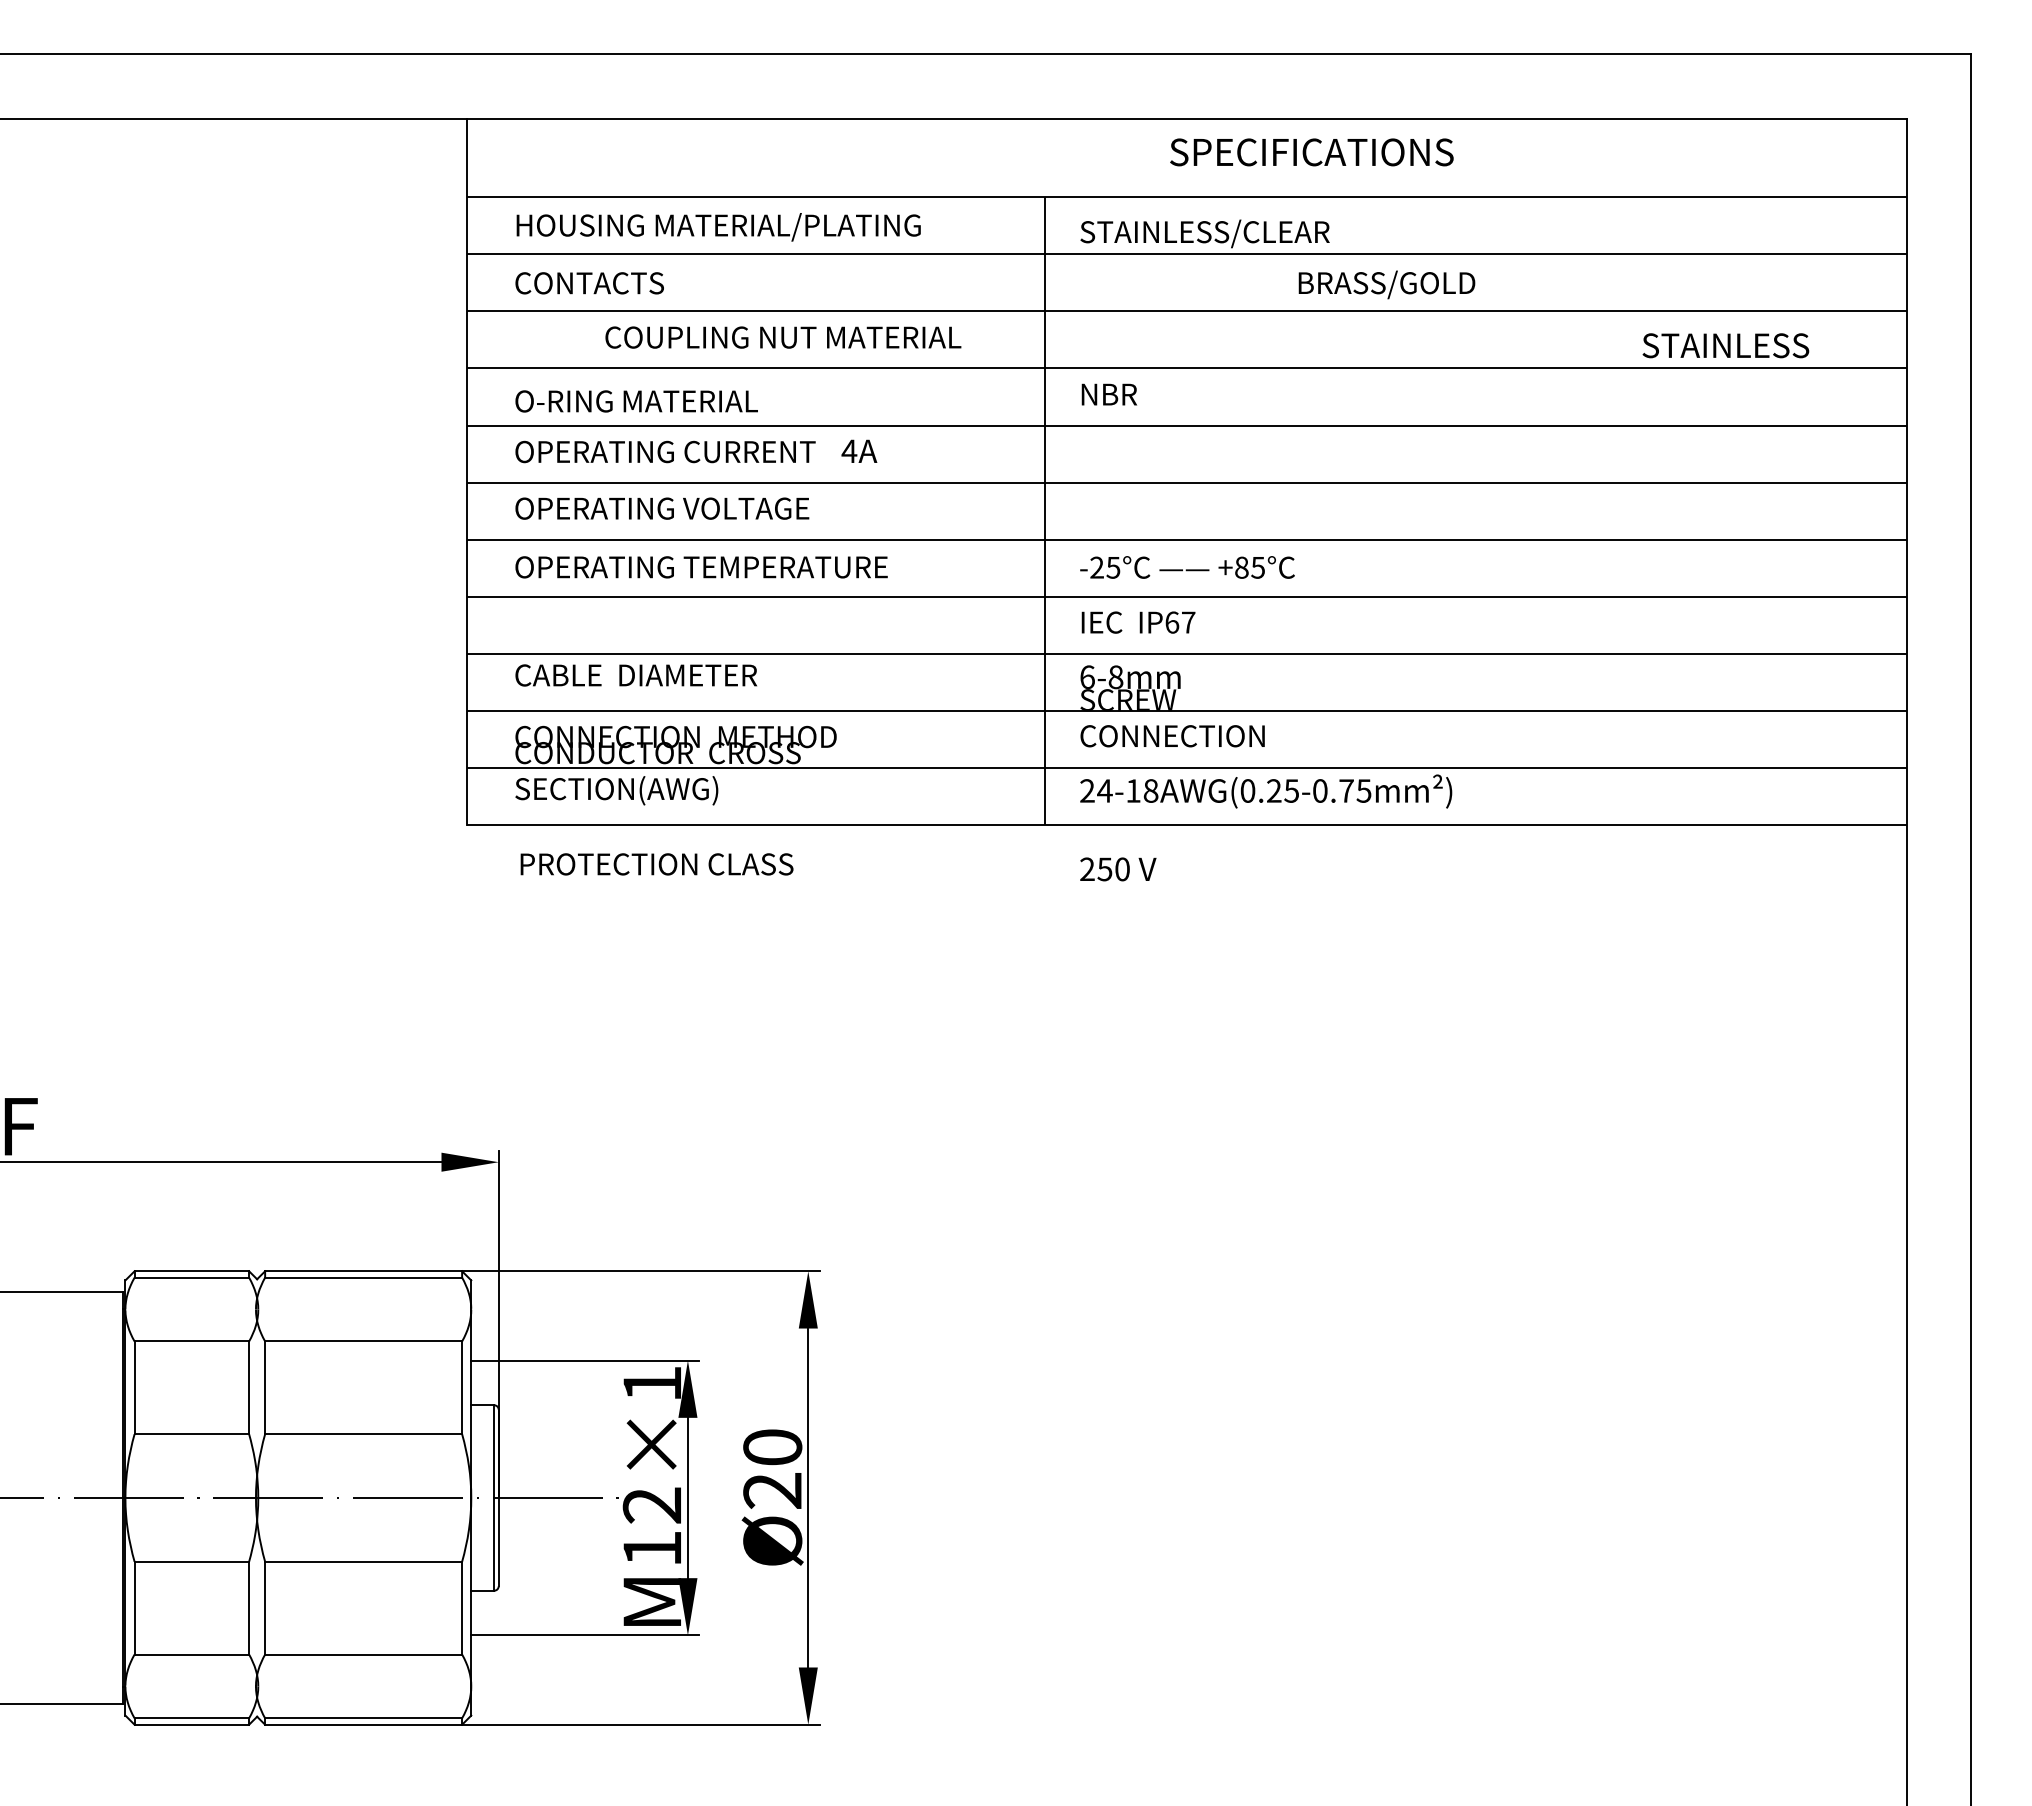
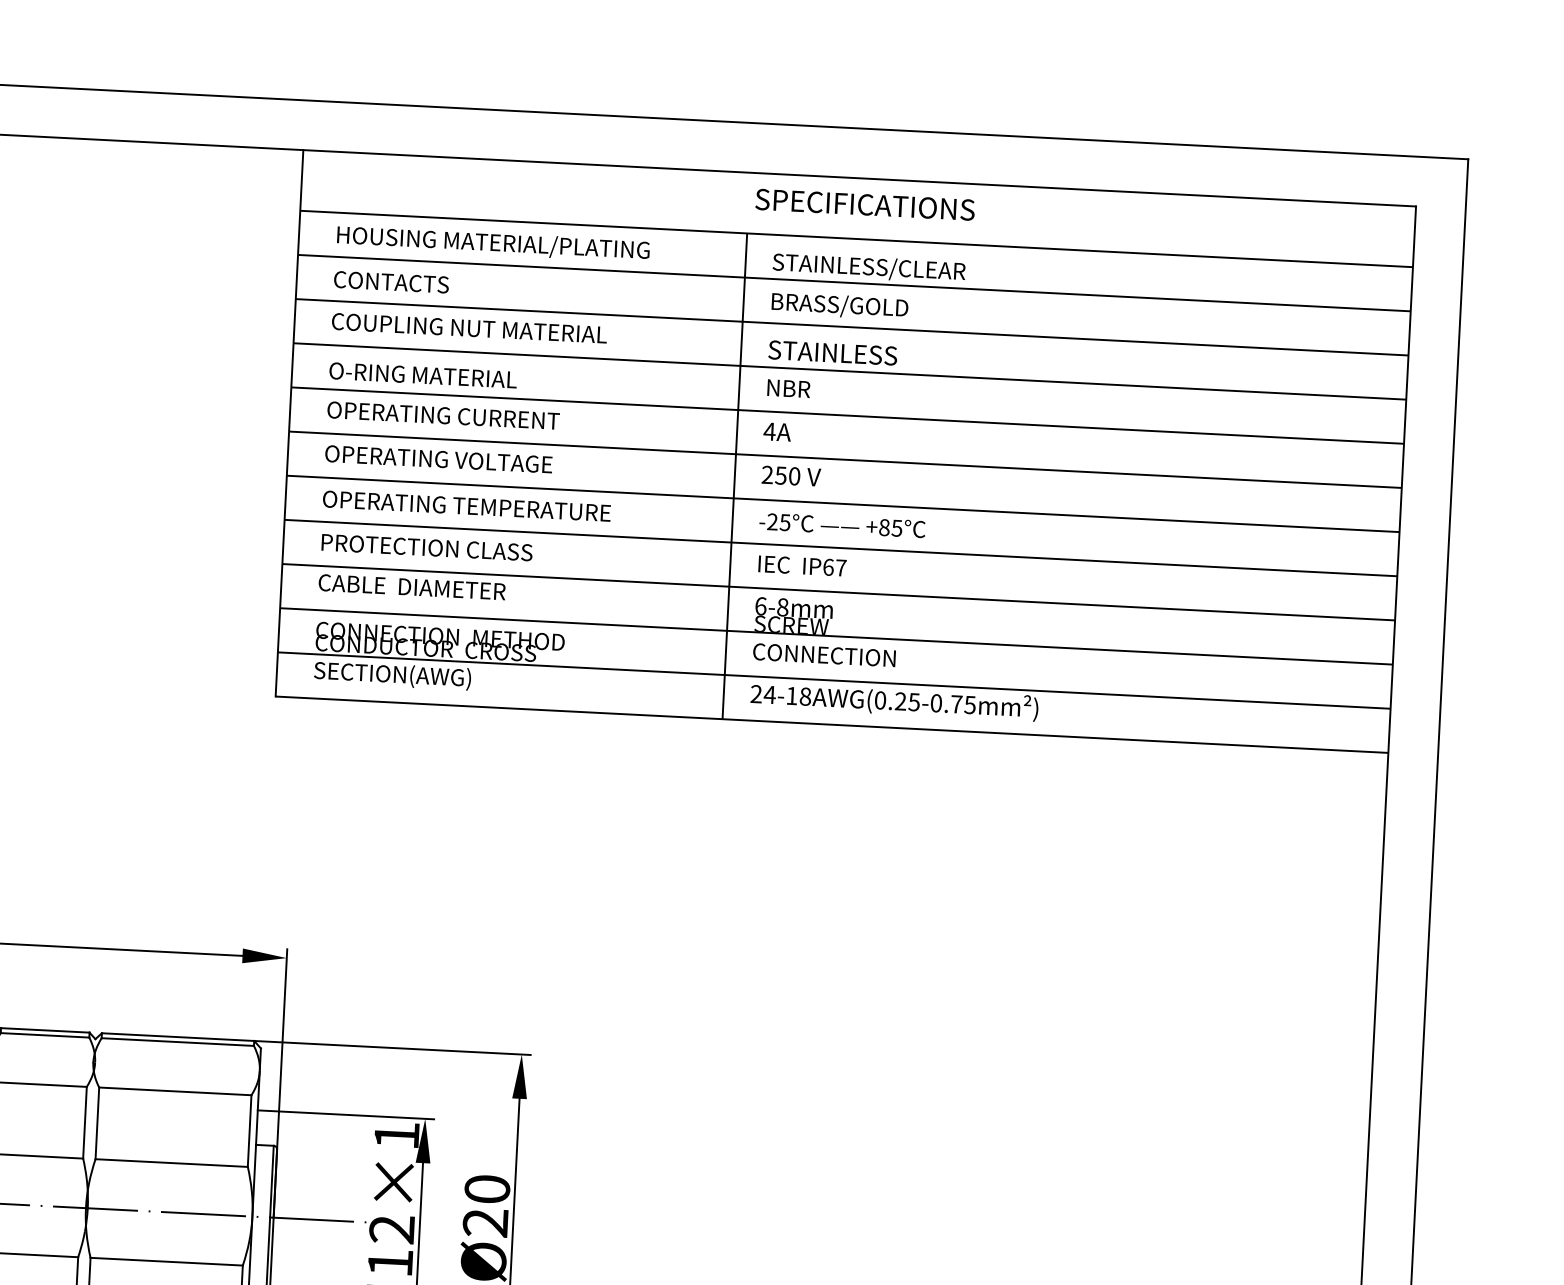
text: (1311, 152) -> (864, 204), moved
text: (1386, 284) -> (839, 305), moved
text: (783, 337) -> (469, 328), moved
text: (1725, 345) -> (832, 352), moved
text: (859, 450) -> (777, 431), moved
text: (656, 864) -> (426, 547), moved
text: (1118, 869) -> (791, 476), moved

